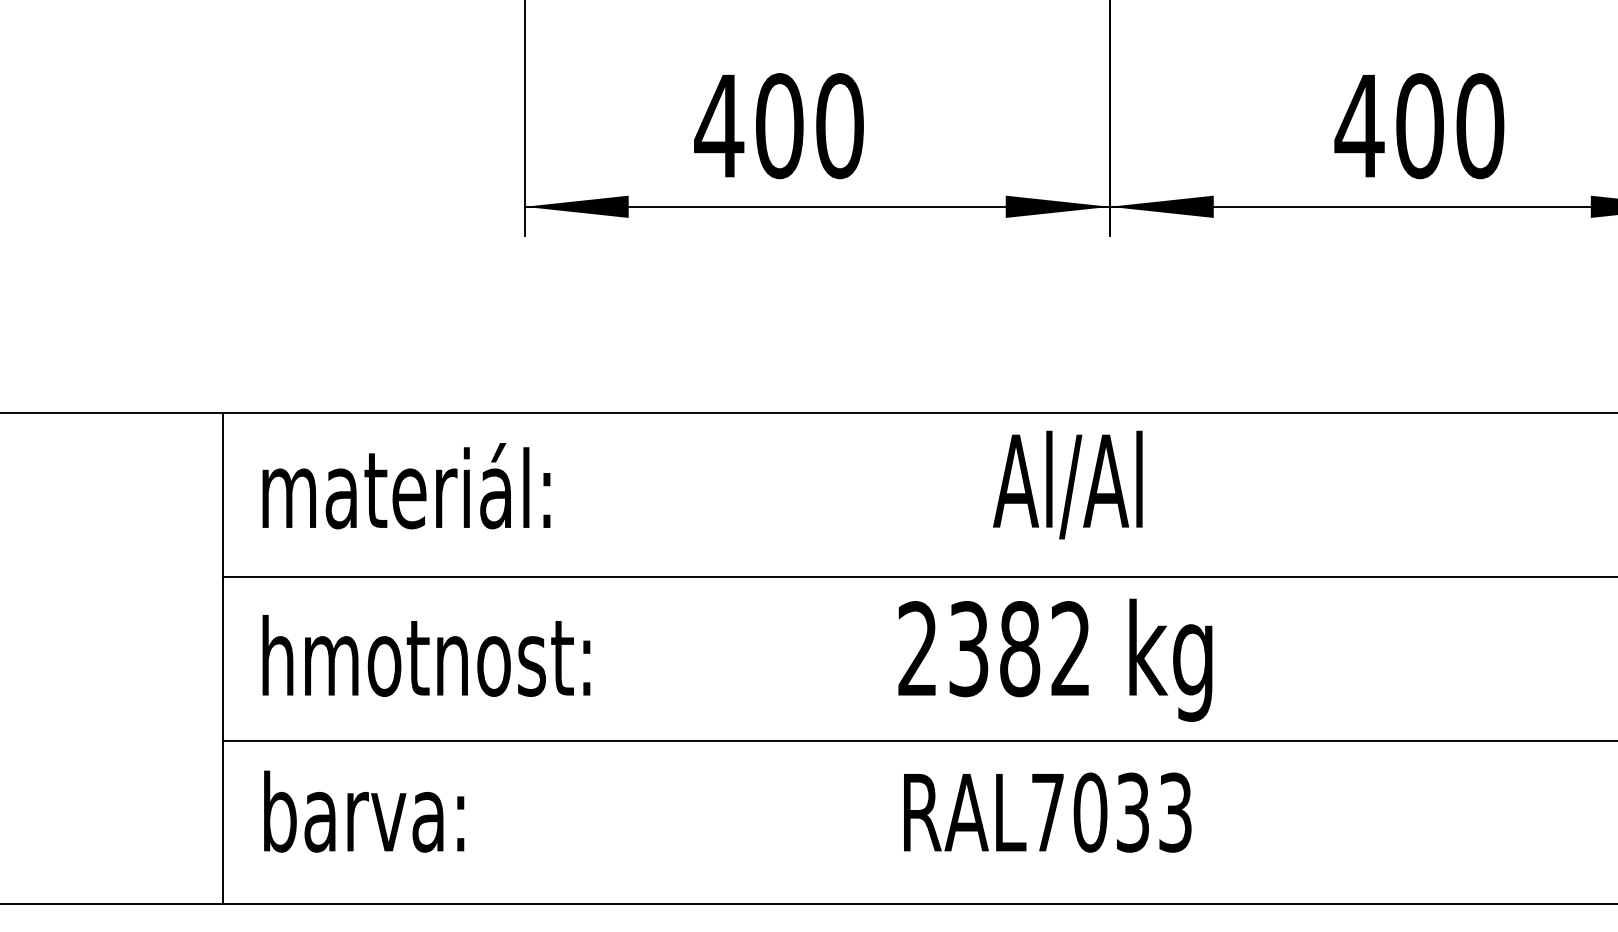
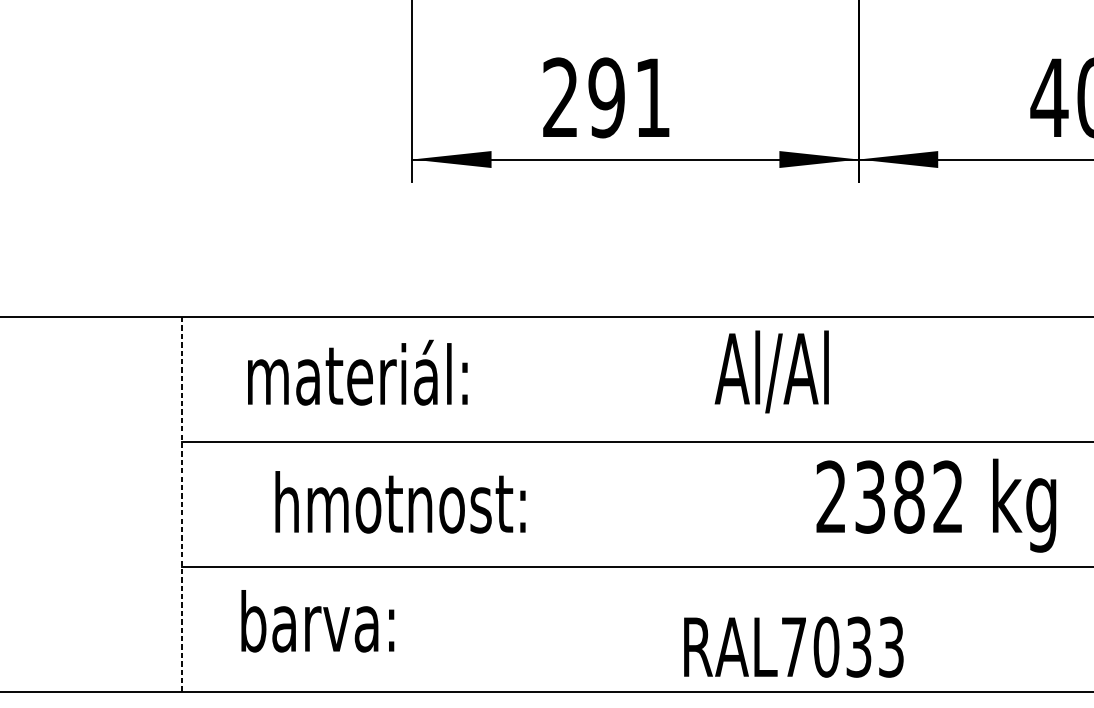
text: (778, 126) -> (605, 98), 400 -> 291
text: (1067, 484) -> (771, 371), moved
text: (406, 486) -> (357, 373), moved
text: (426, 655) -> (400, 502), moved
line: (223, 658) -> (182, 504), solid -> dashed
text: (1055, 659) -> (936, 505), moved
text: (364, 811) -> (318, 621), moved
text: (1047, 812) -> (793, 647), moved

